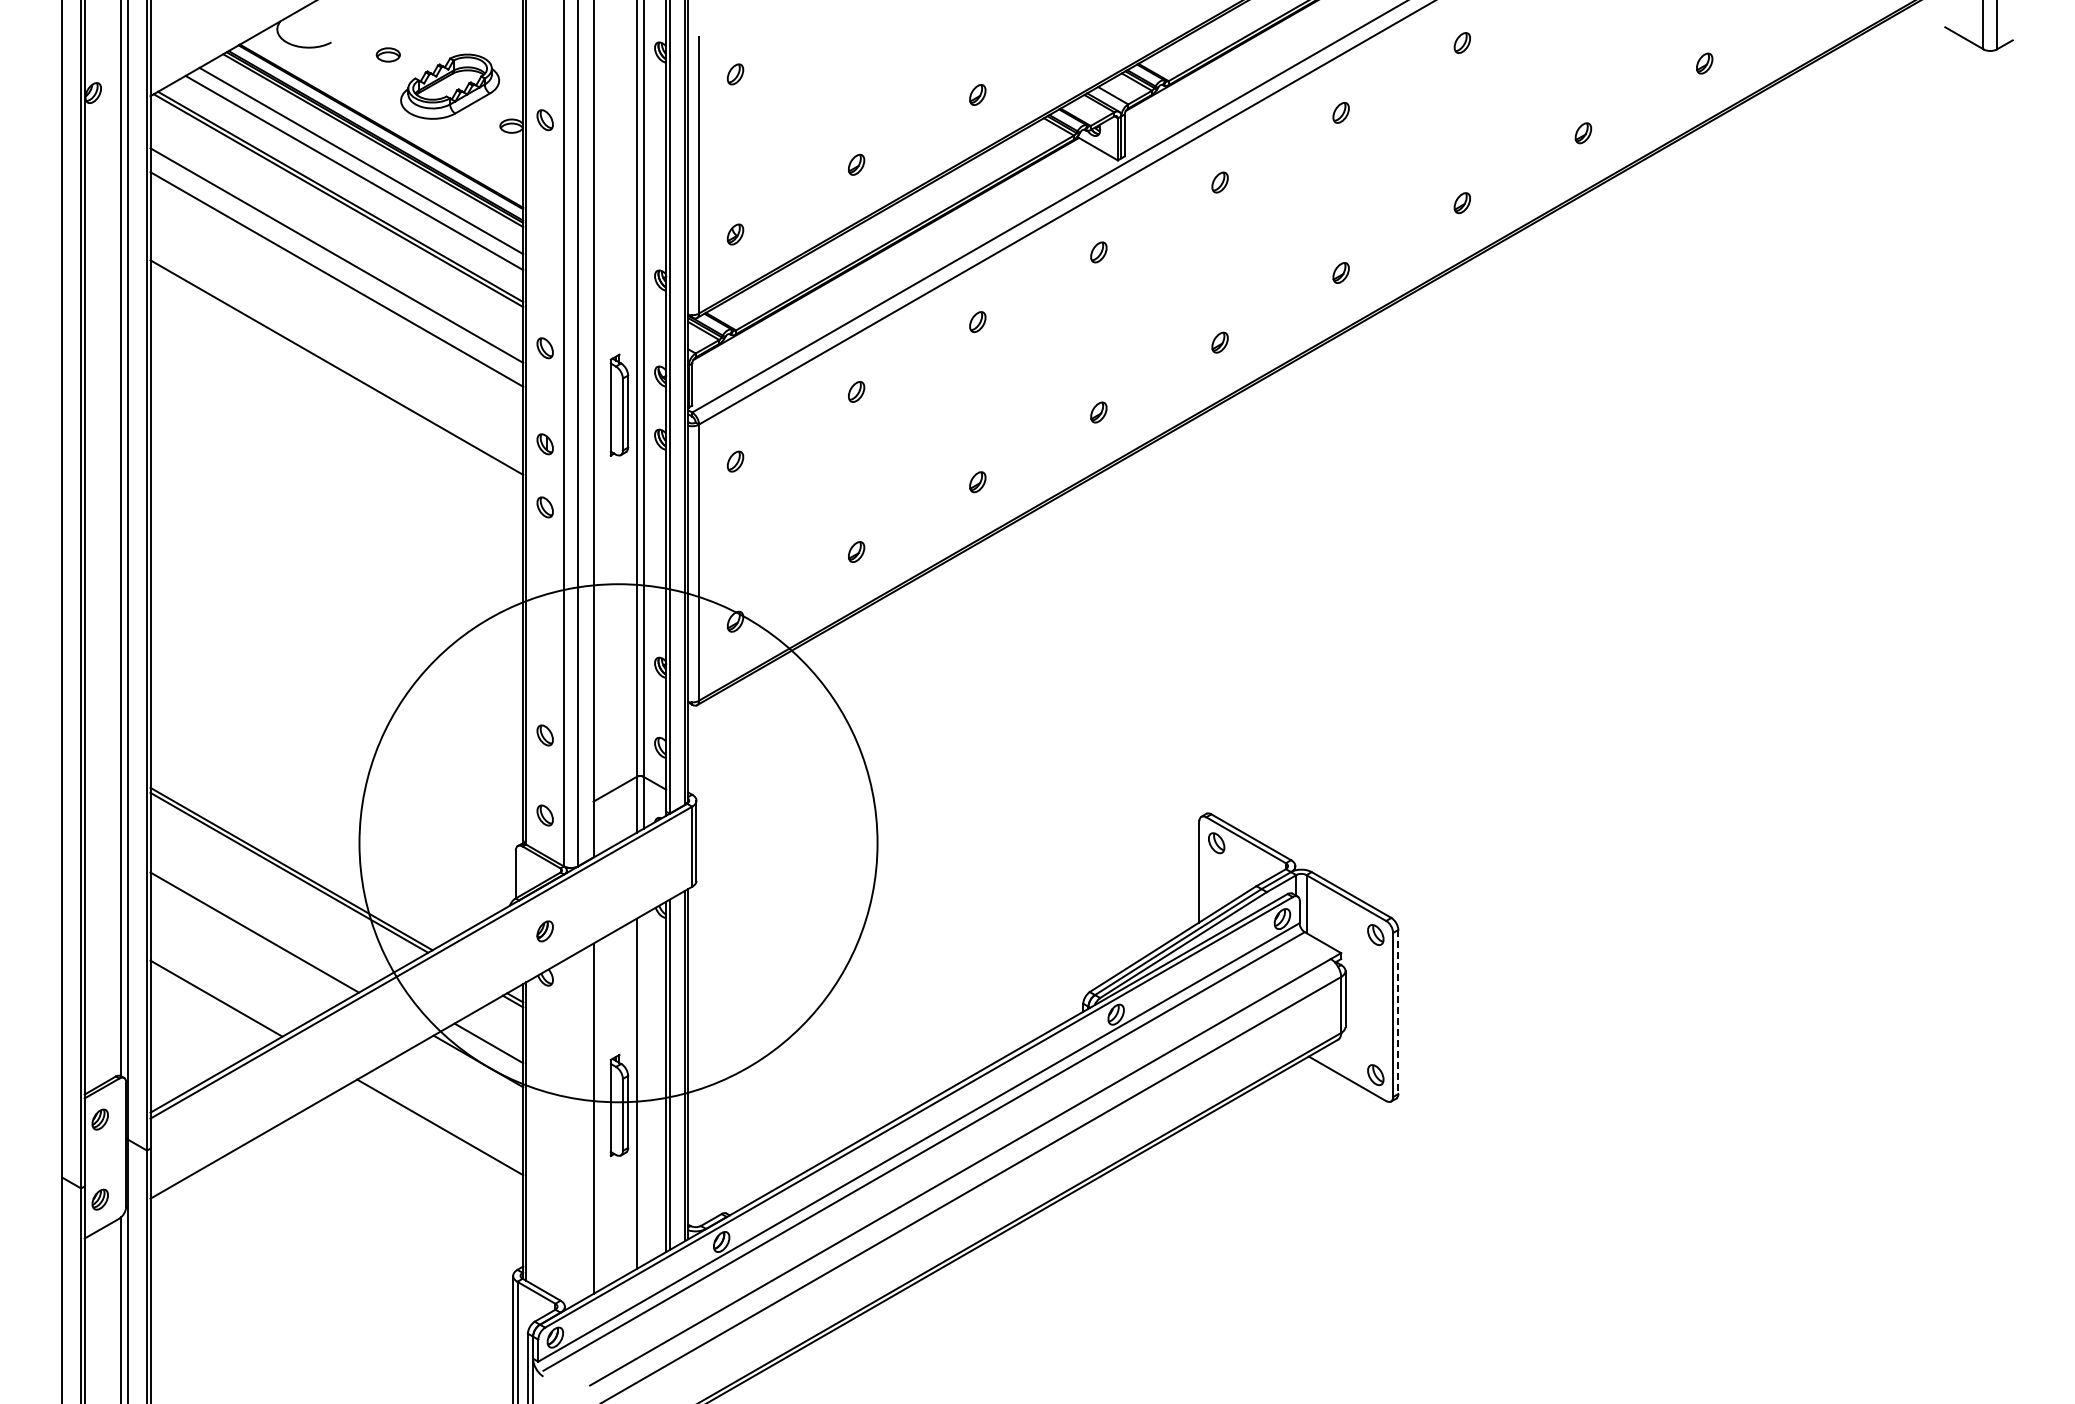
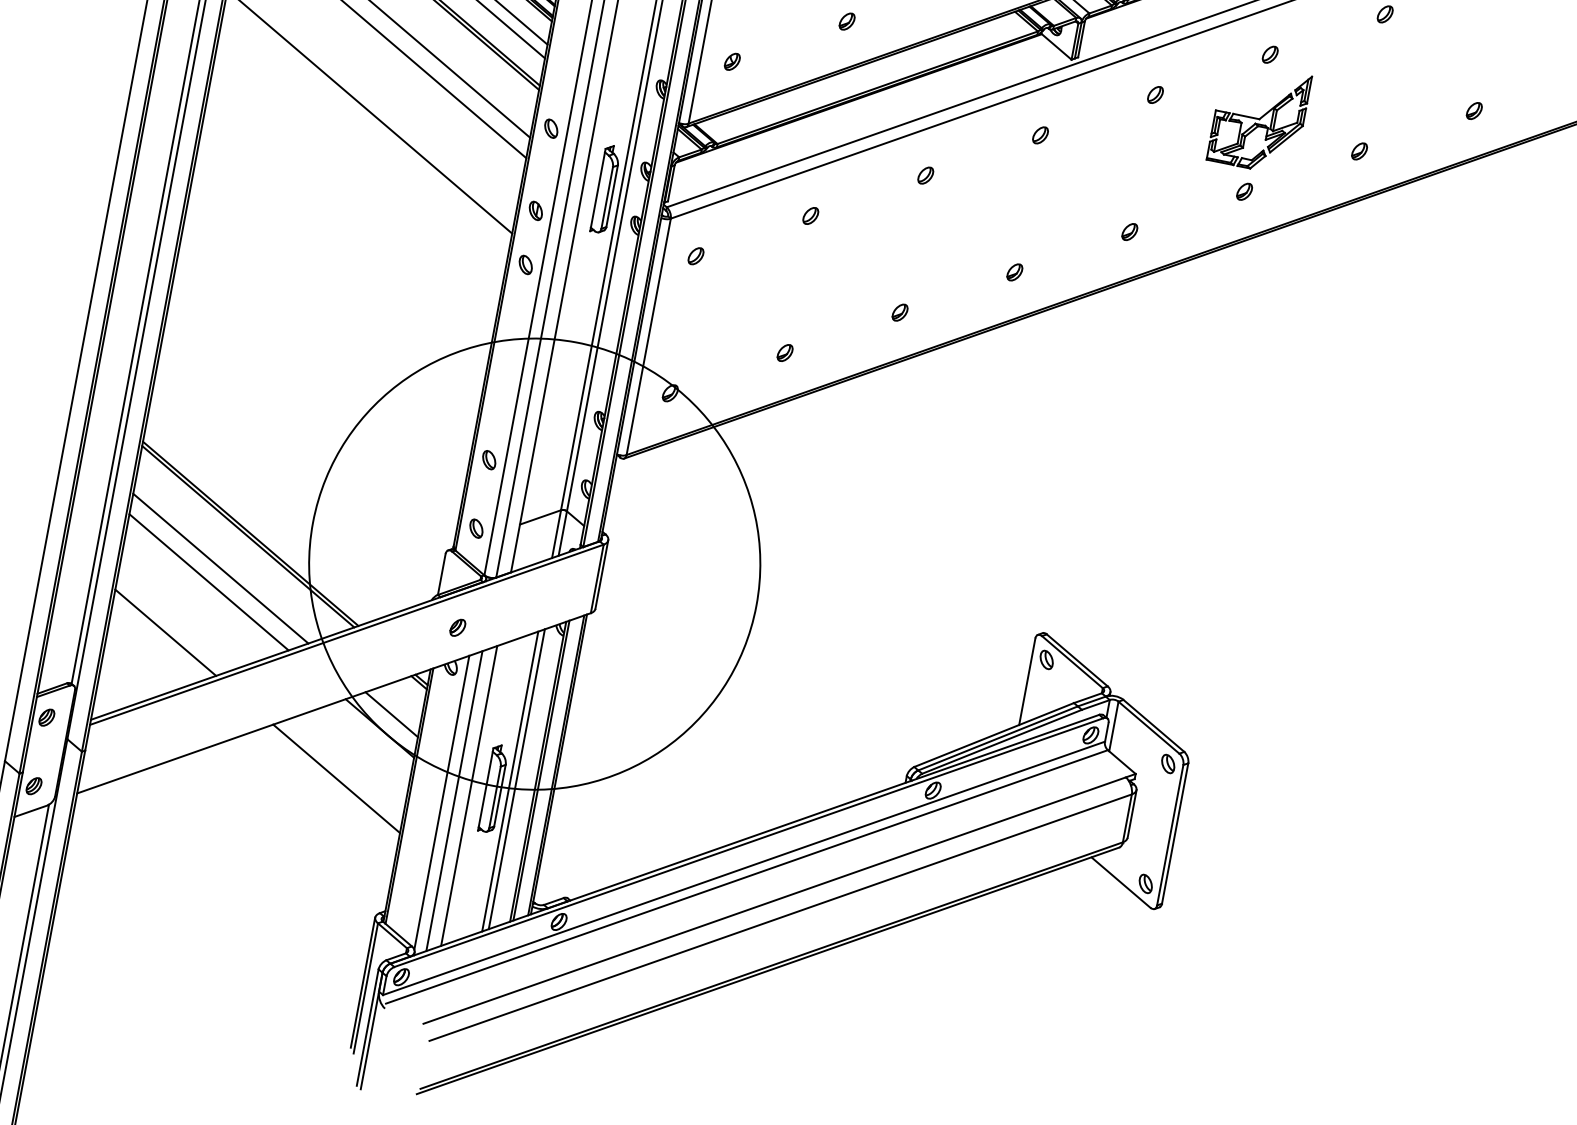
part: (1342, 186) -> (1259, 117), added
line: (264, 914) -> (220, 568), added
line: (1398, 1012) -> (1175, 833), dashed -> solid
line: (643, 1089) -> (516, 778), added
line: (577, 1127) -> (454, 800), added
line: (564, 1131) -> (442, 802), added

